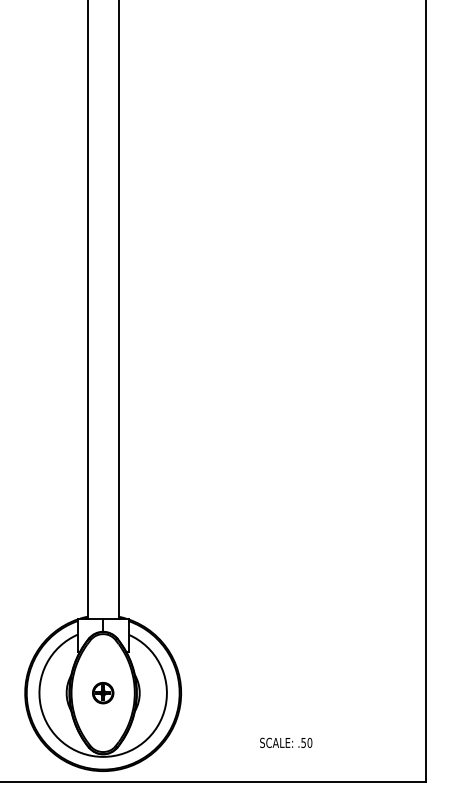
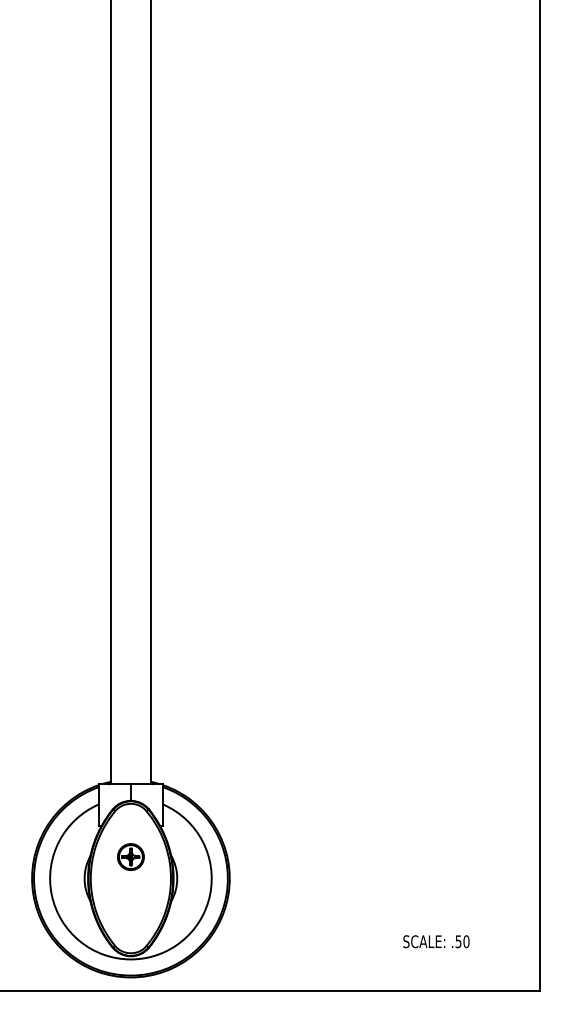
part: (103, 693) -> (131, 857), moved
text: (286, 742) -> (436, 941), moved

